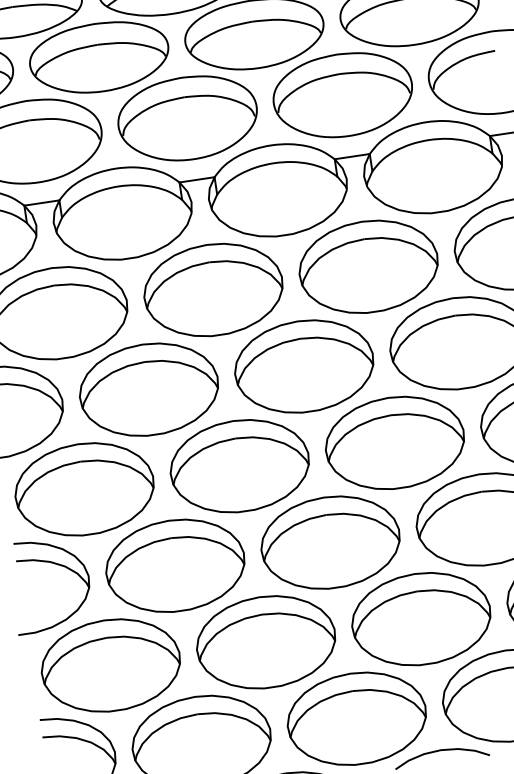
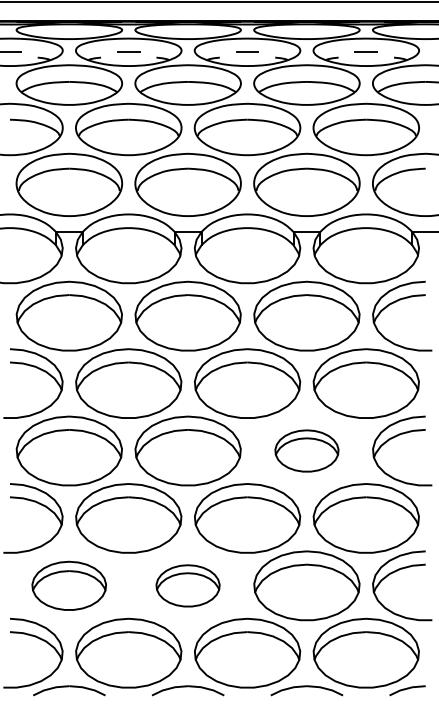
part: (394, 442) -> (306, 450), size x0.6
part: (265, 641) -> (187, 585), size x0.6
part: (109, 665) -> (68, 585), size x0.7

